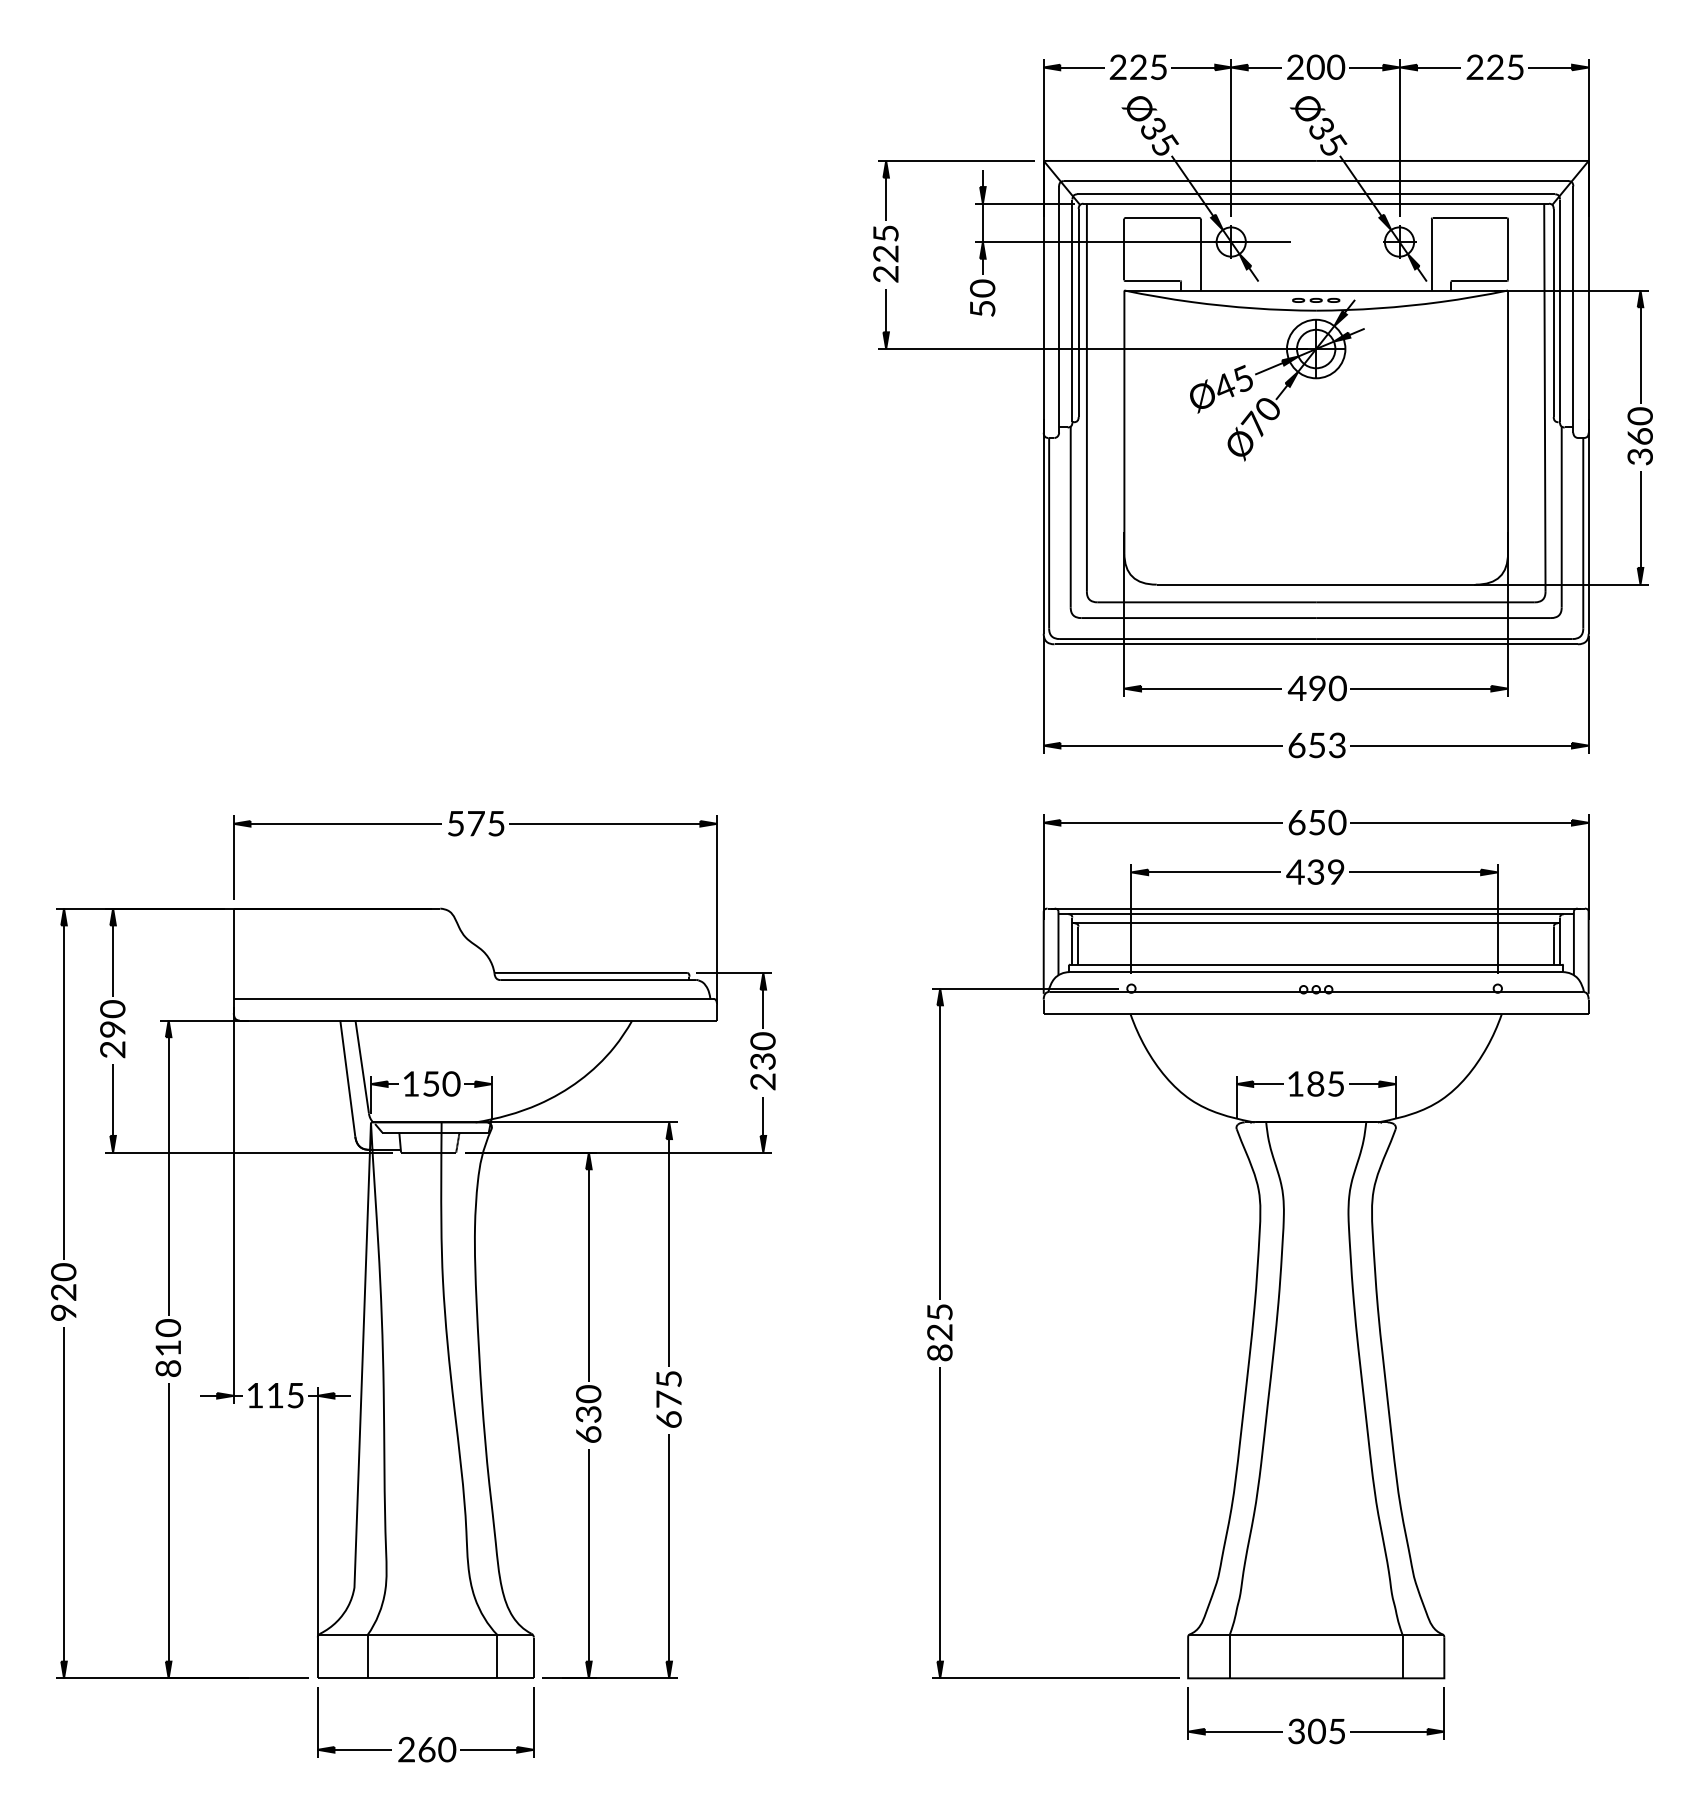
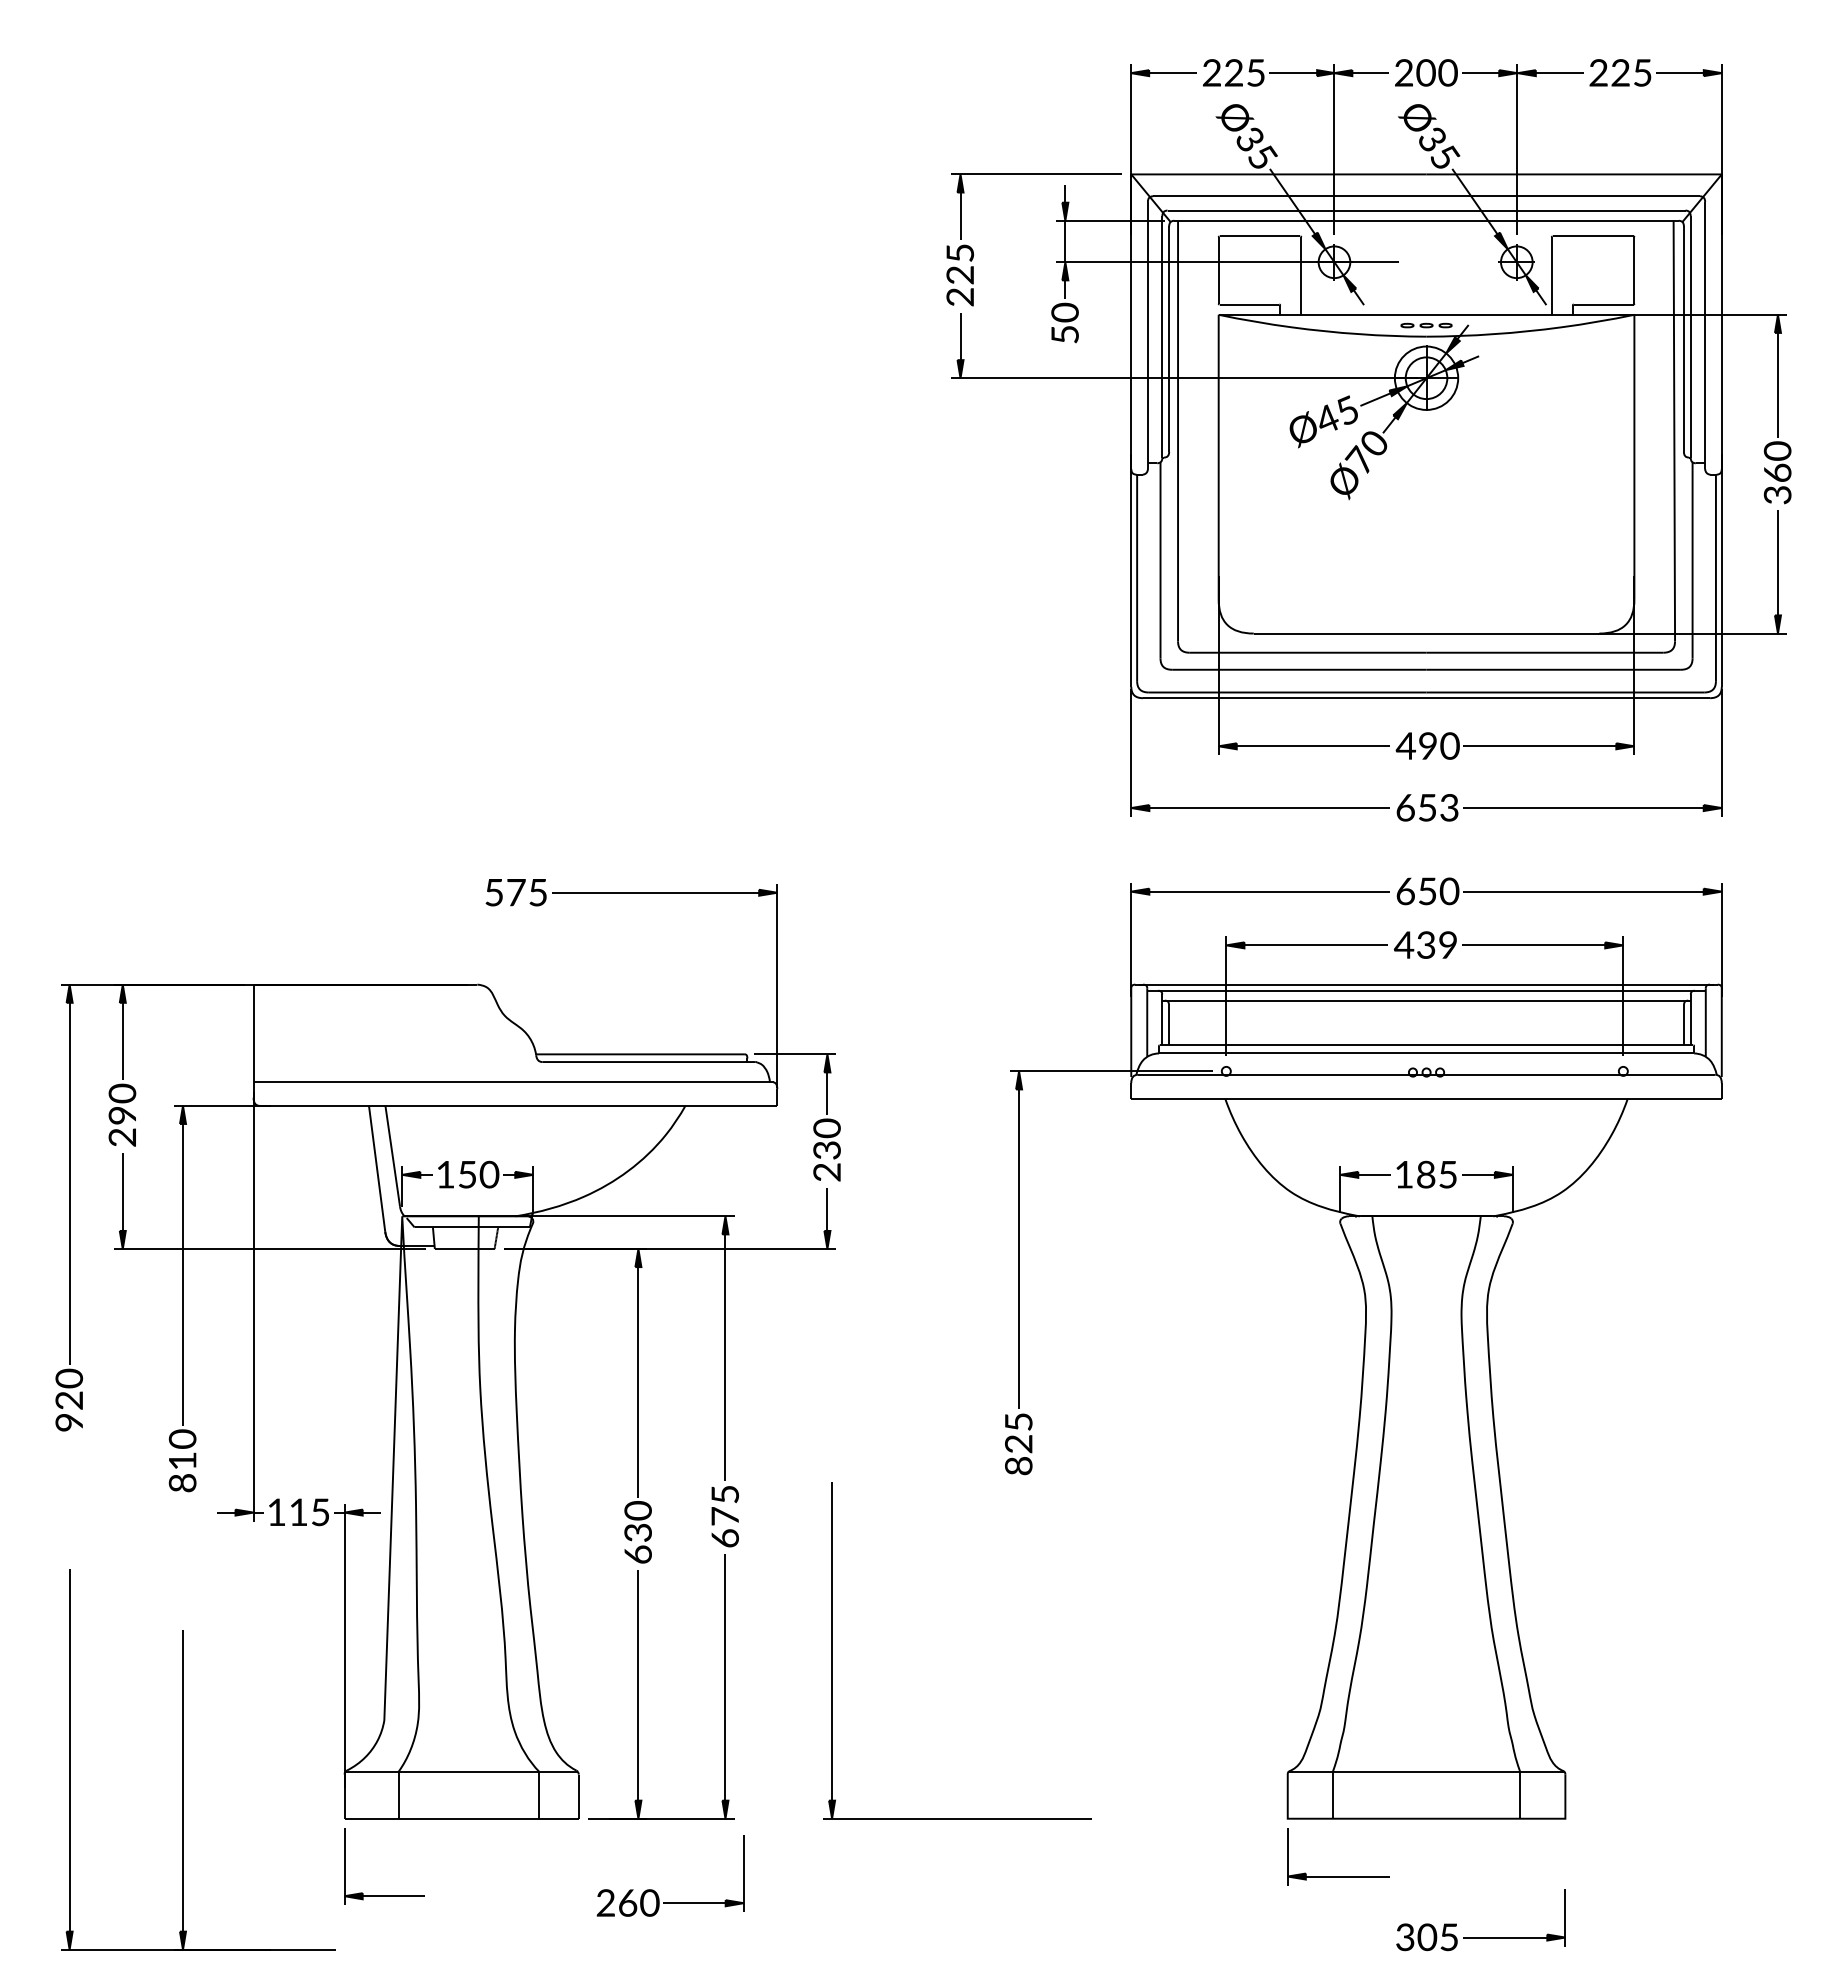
part: (337, 824) -> (365, 893), removed
part: (169, 1502) -> (183, 1759), moved
part: (940, 1523) -> (832, 1650), moved
part: (1365, 1731) -> (1480, 1937), moved
part: (451, 1738) -> (654, 1890), moved

